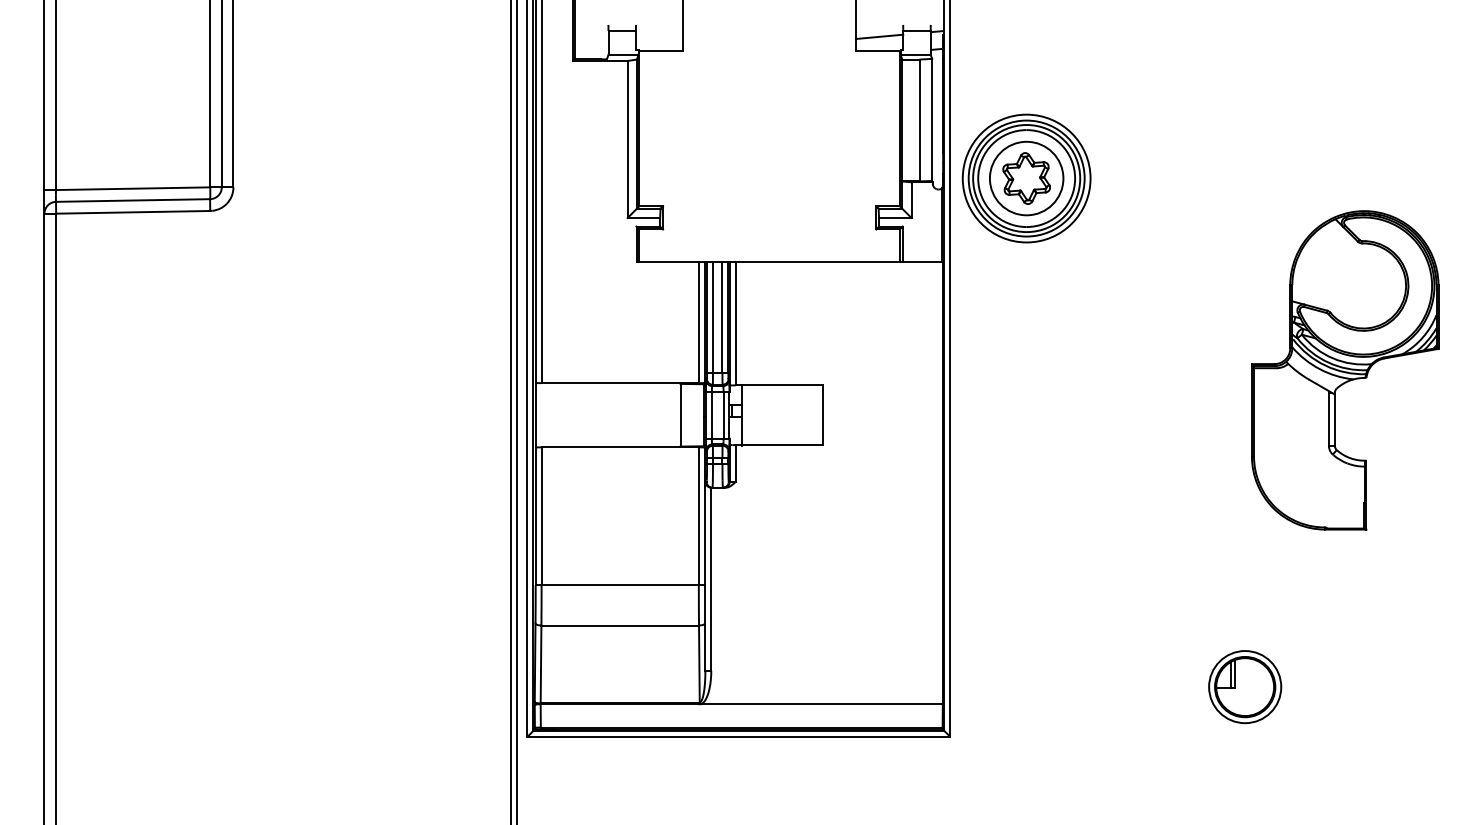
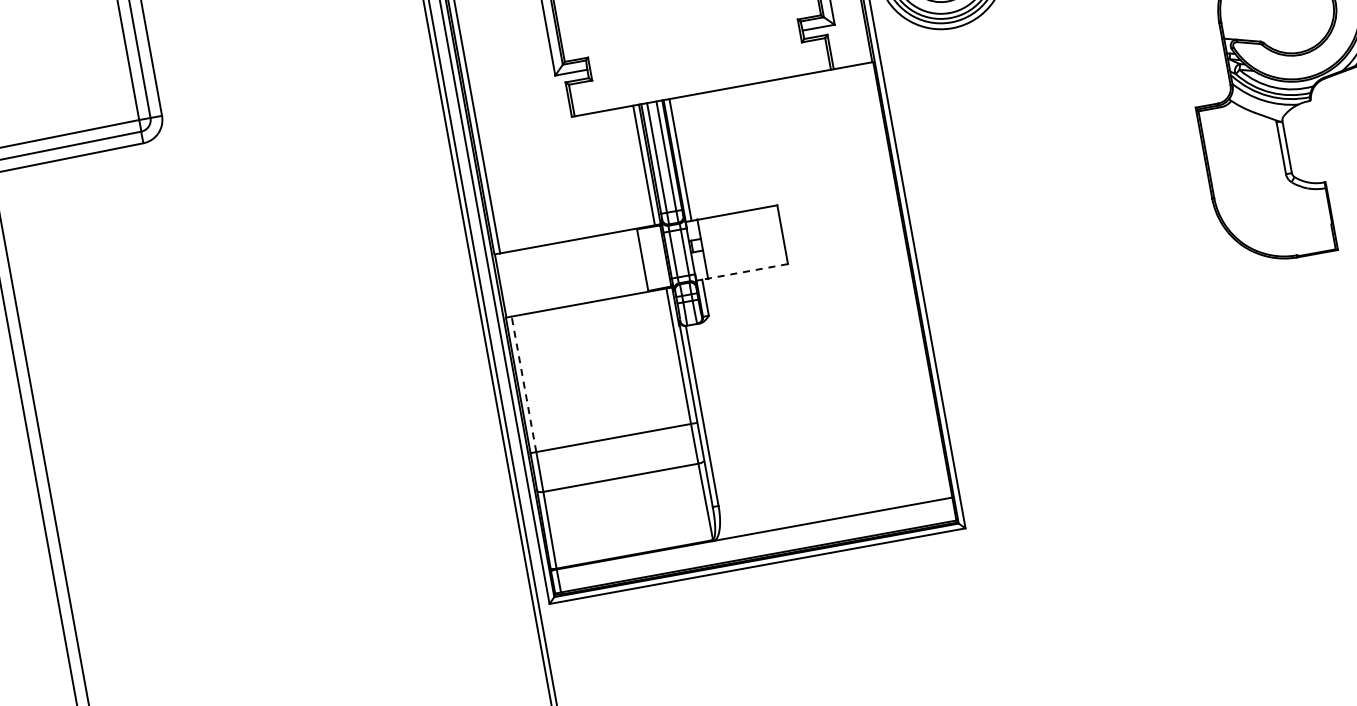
line: (779, 445) -> (745, 272), solid -> dashed
line: (541, 516) -> (523, 384), solid -> dashed
part: (1245, 687) -> (1247, 427), removed

